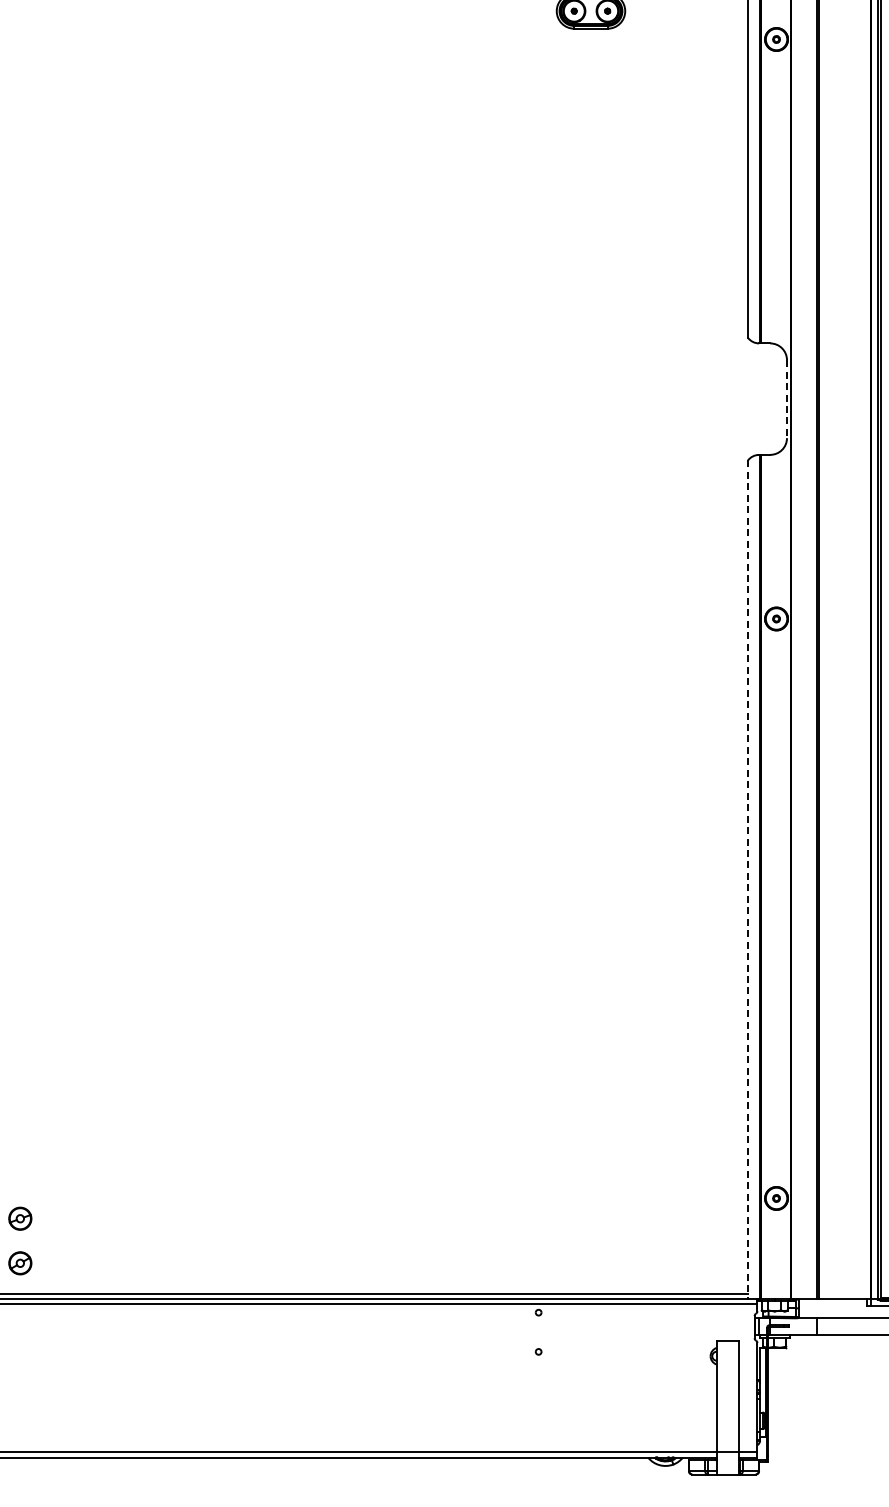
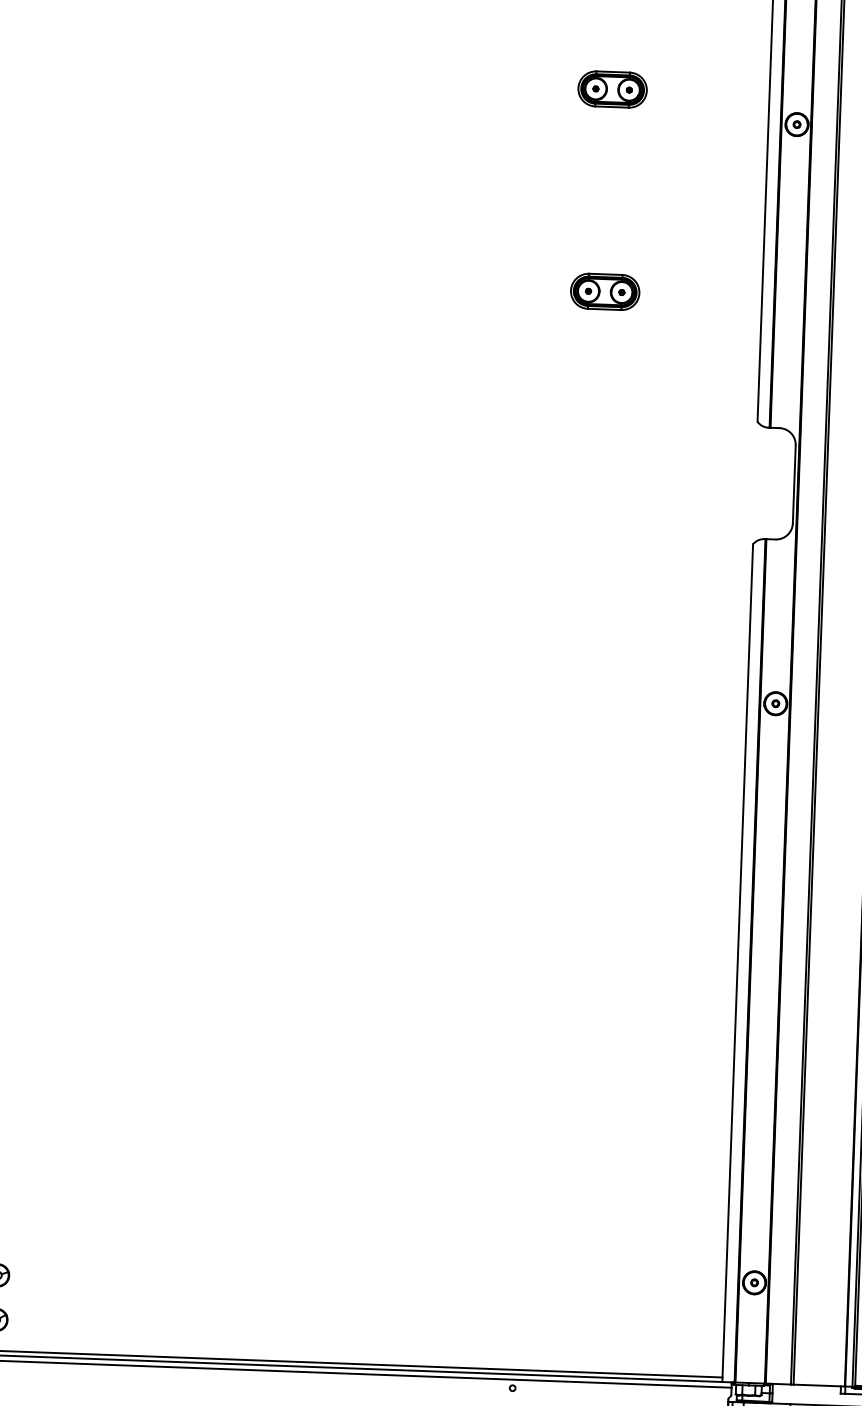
part: (590, 213) -> (604, 291), added
line: (786, 399) -> (793, 484), dashed -> solid
line: (747, 880) -> (737, 964), dashed -> solid

